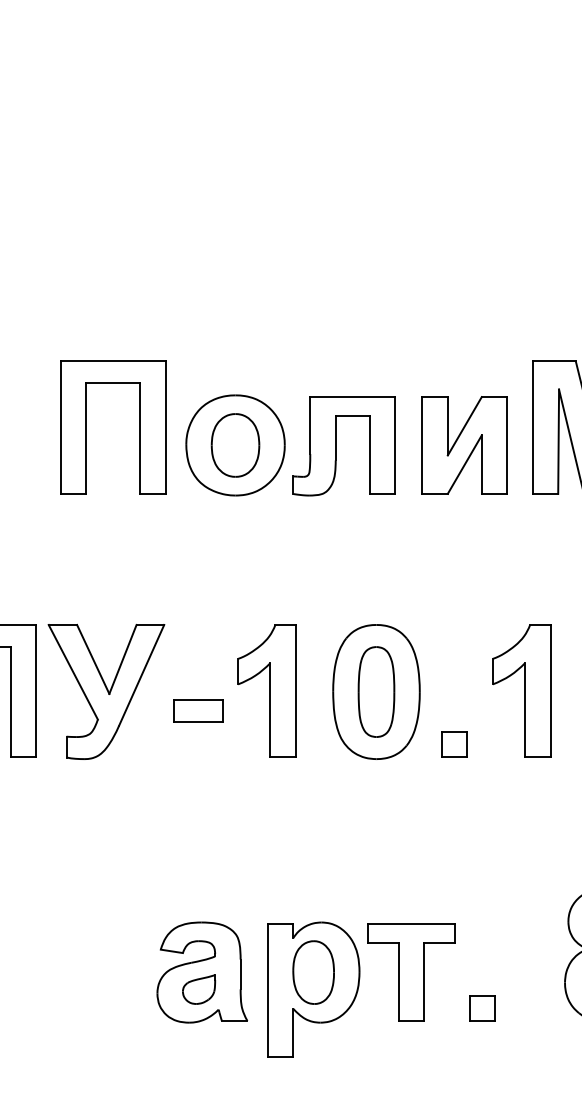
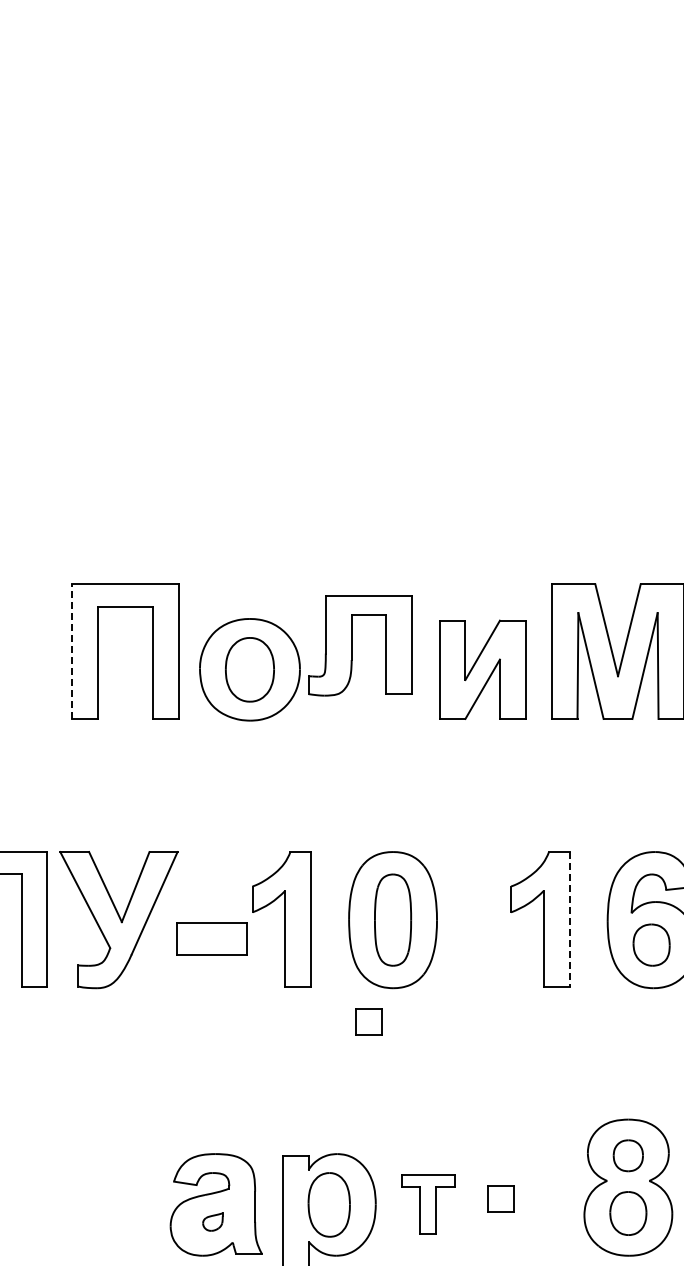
line: (60, 427) -> (72, 651), solid -> dashed
part: (336, 446) -> (352, 645), moved
line: (550, 691) -> (569, 919), solid -> dashed
part: (197, 710) -> (211, 938), size x1.4
part: (453, 744) -> (368, 1021), moved
part: (410, 972) -> (427, 1204), size x0.6
part: (198, 988) -> (212, 1221), size x0.6
part: (482, 1007) -> (500, 1198), moved

